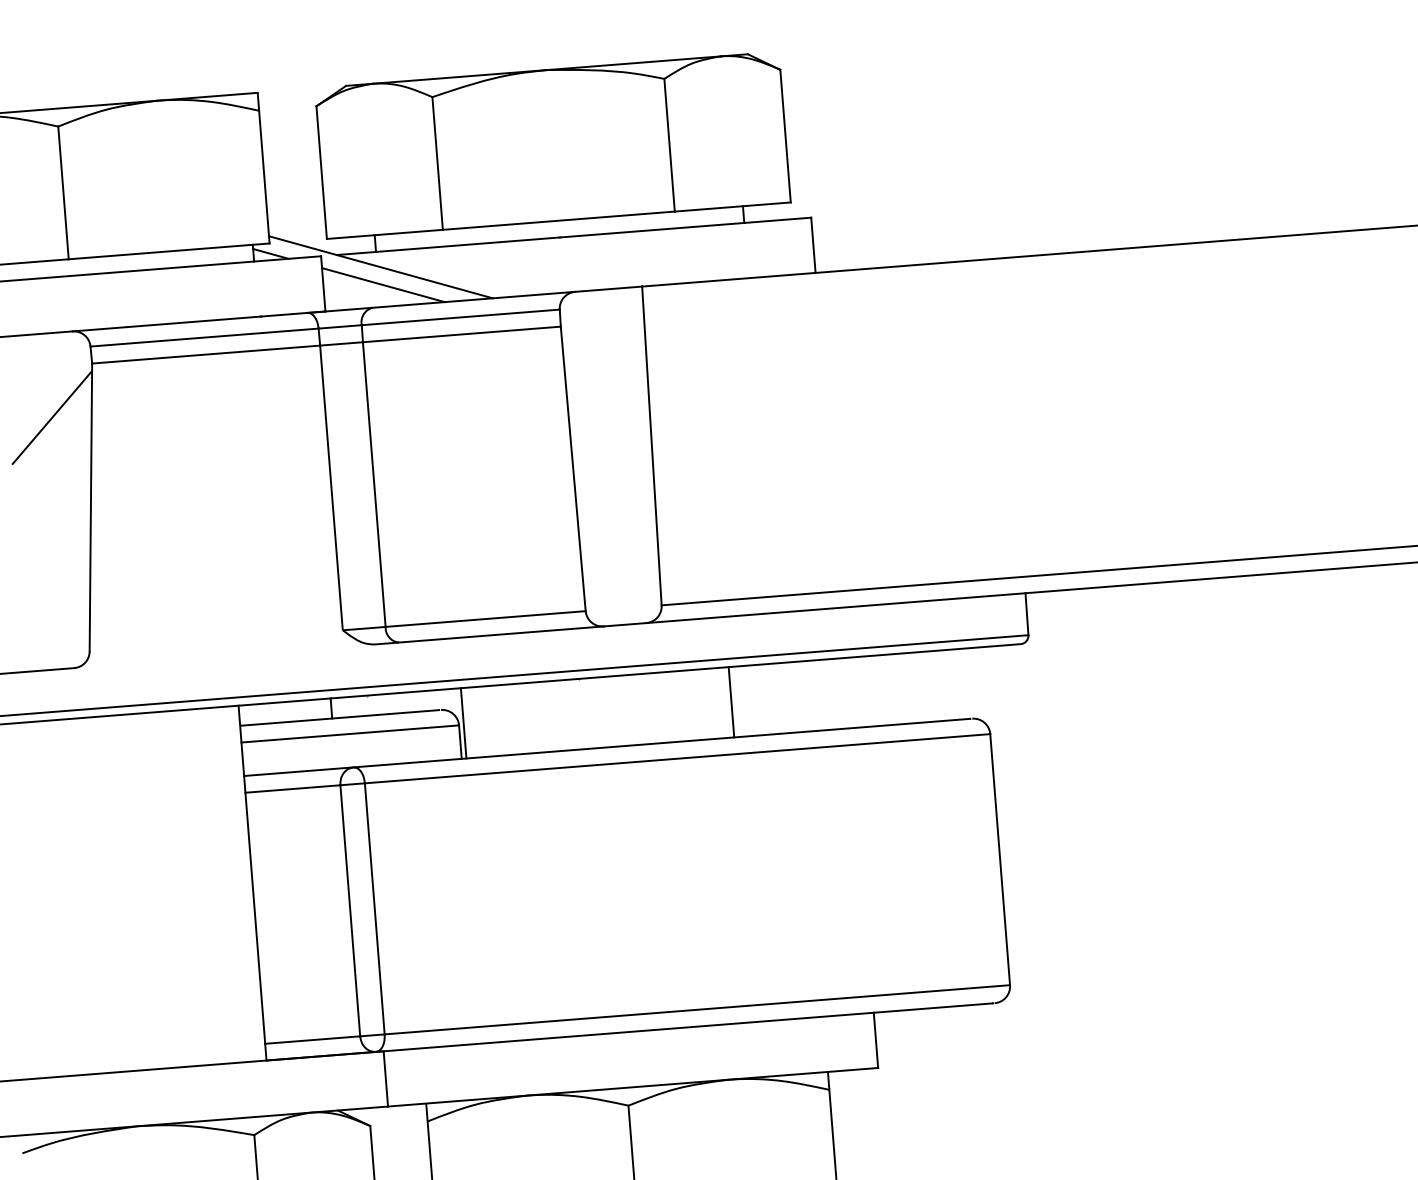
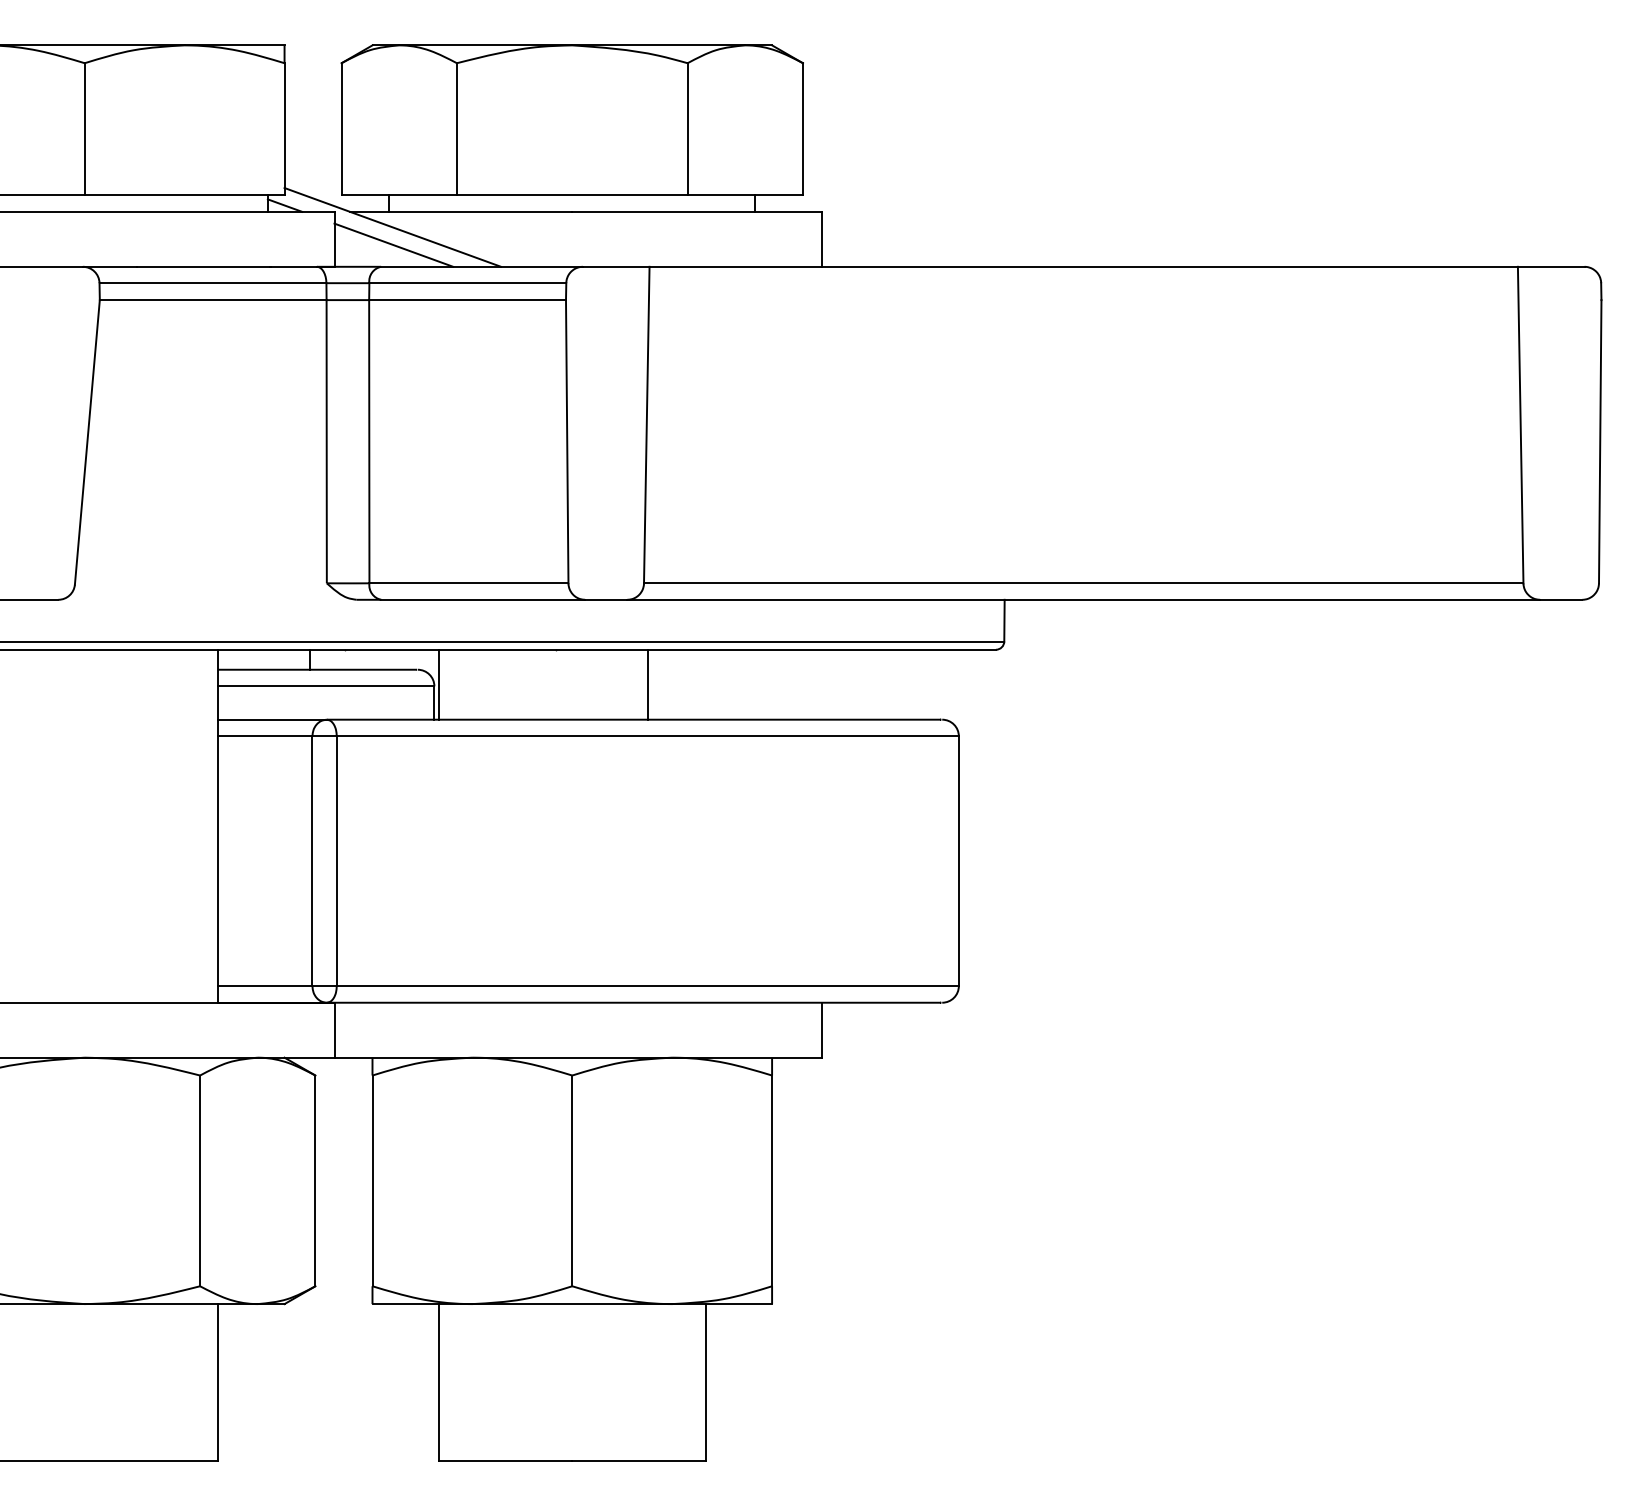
hatch: (51, 417) -> (55, 350), removed
line: (731, 702) -> (647, 684), moved

